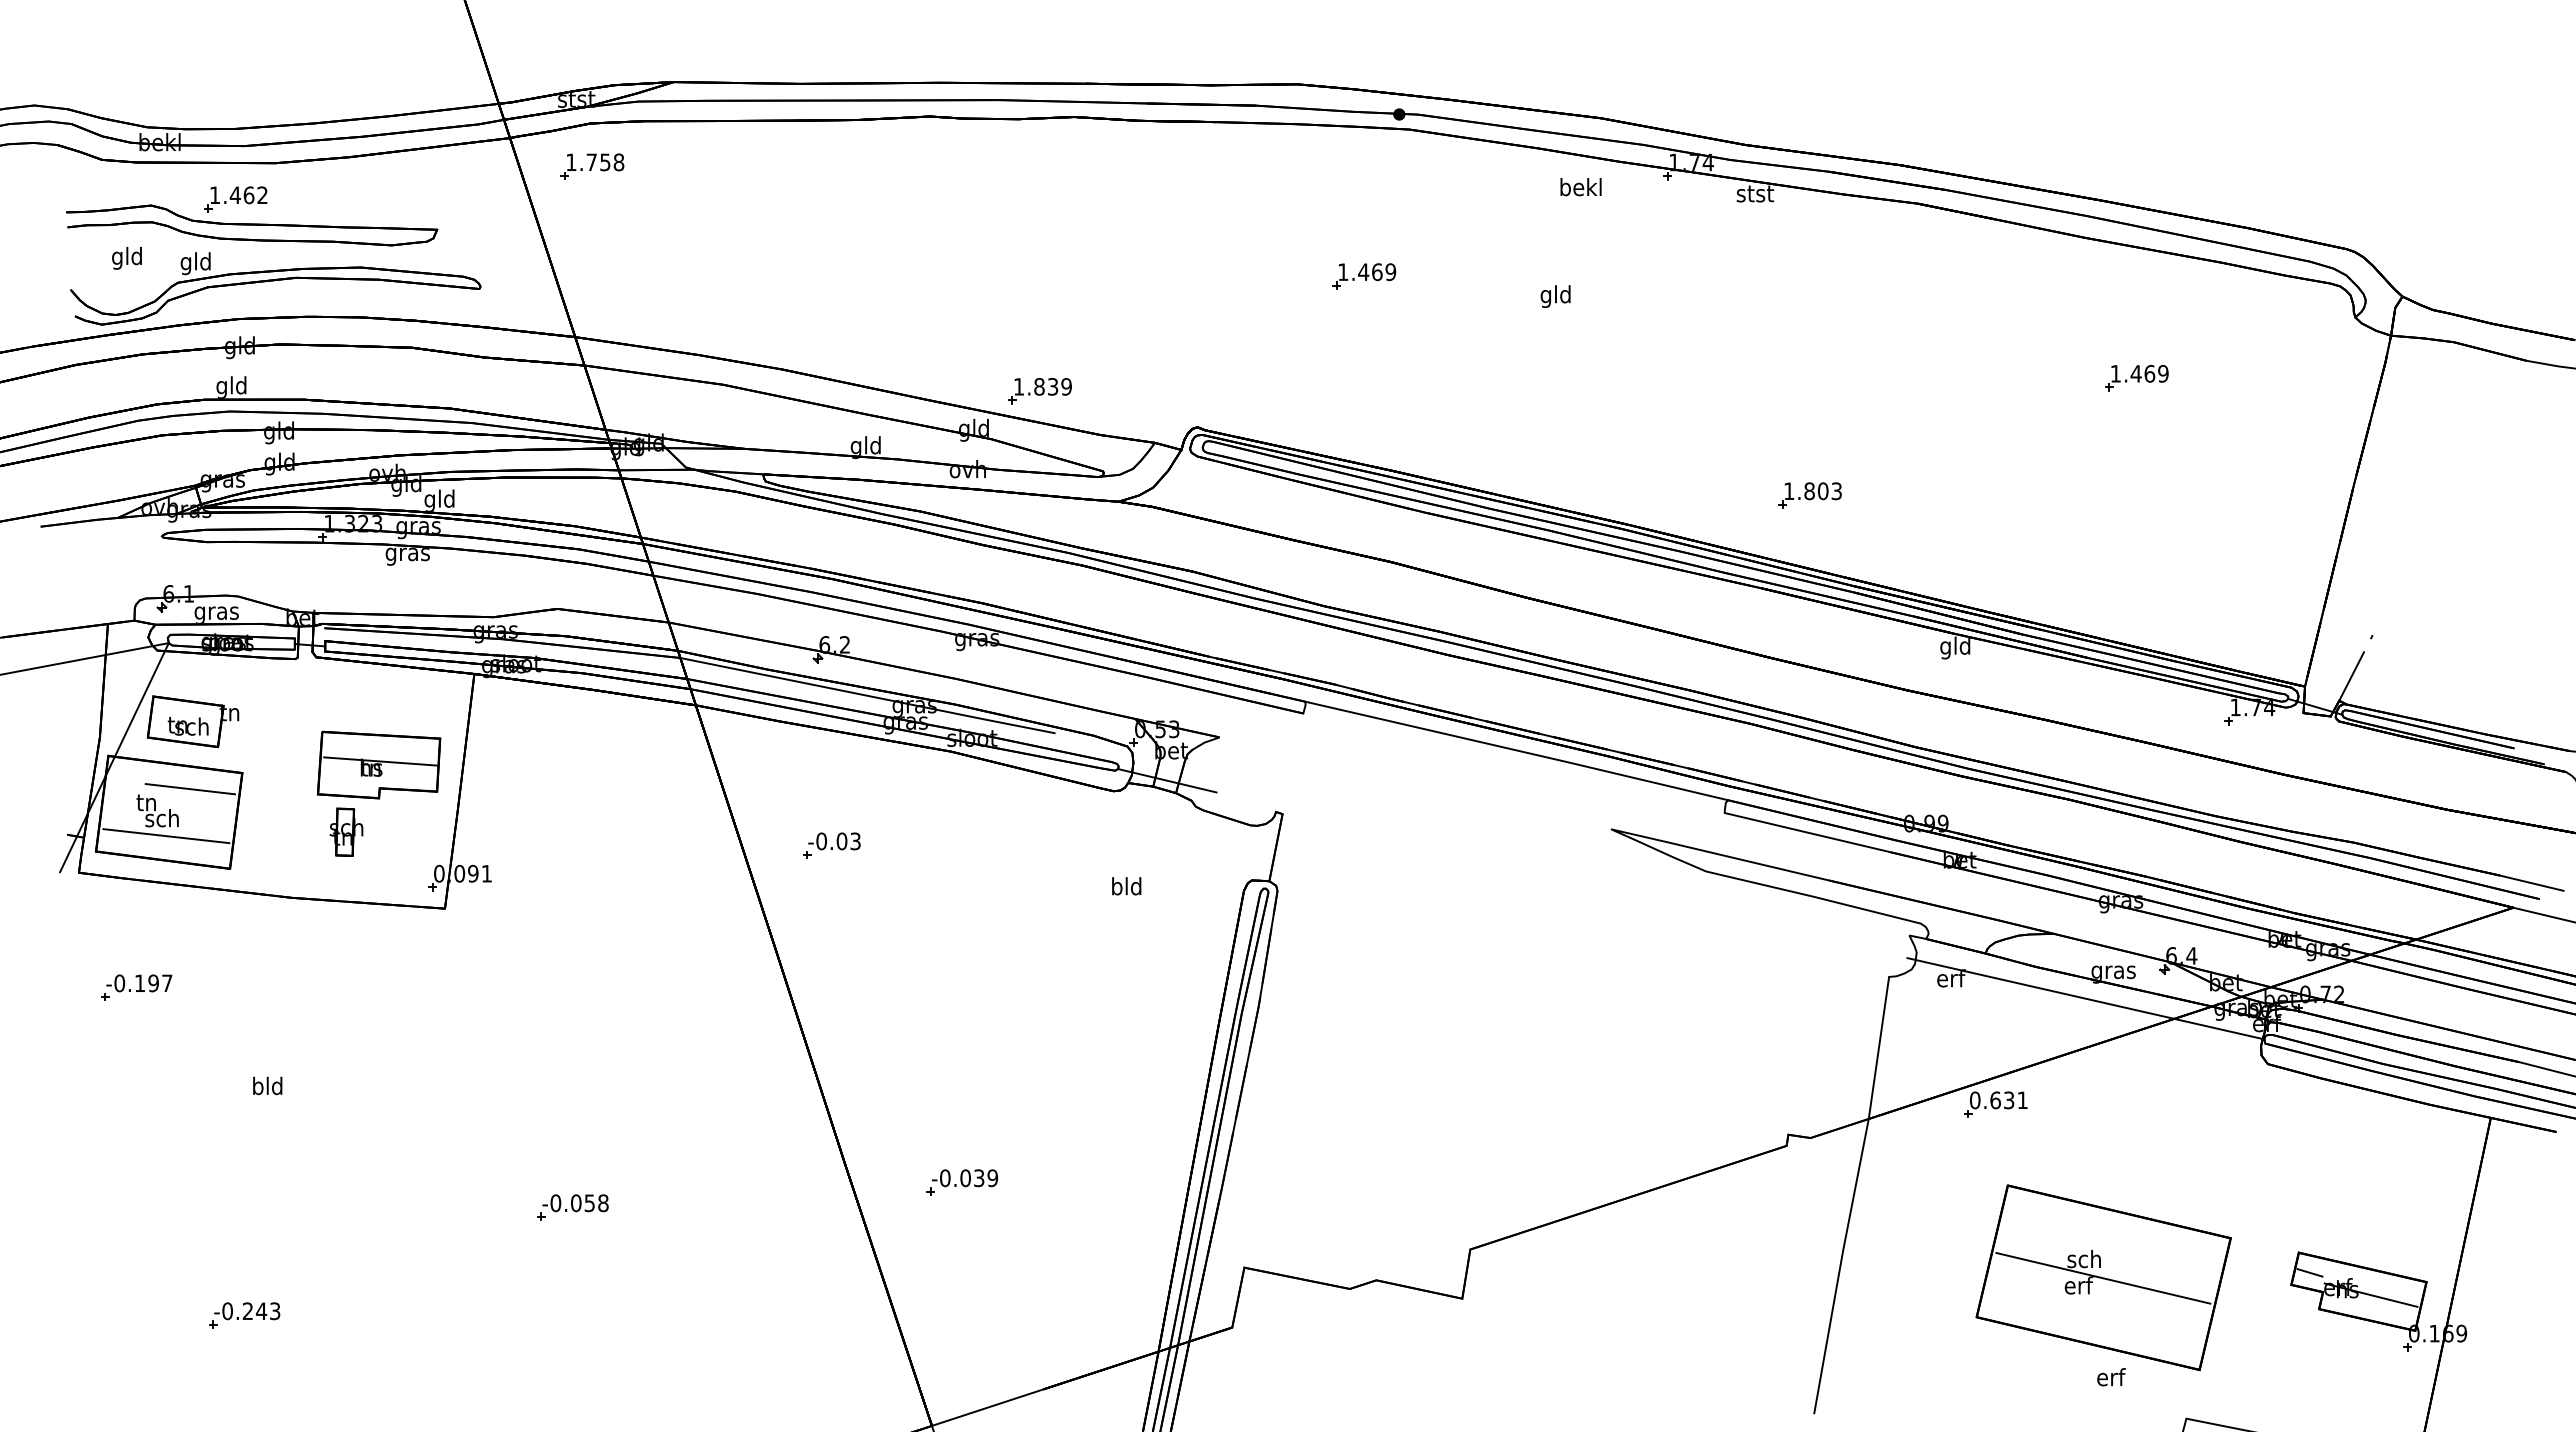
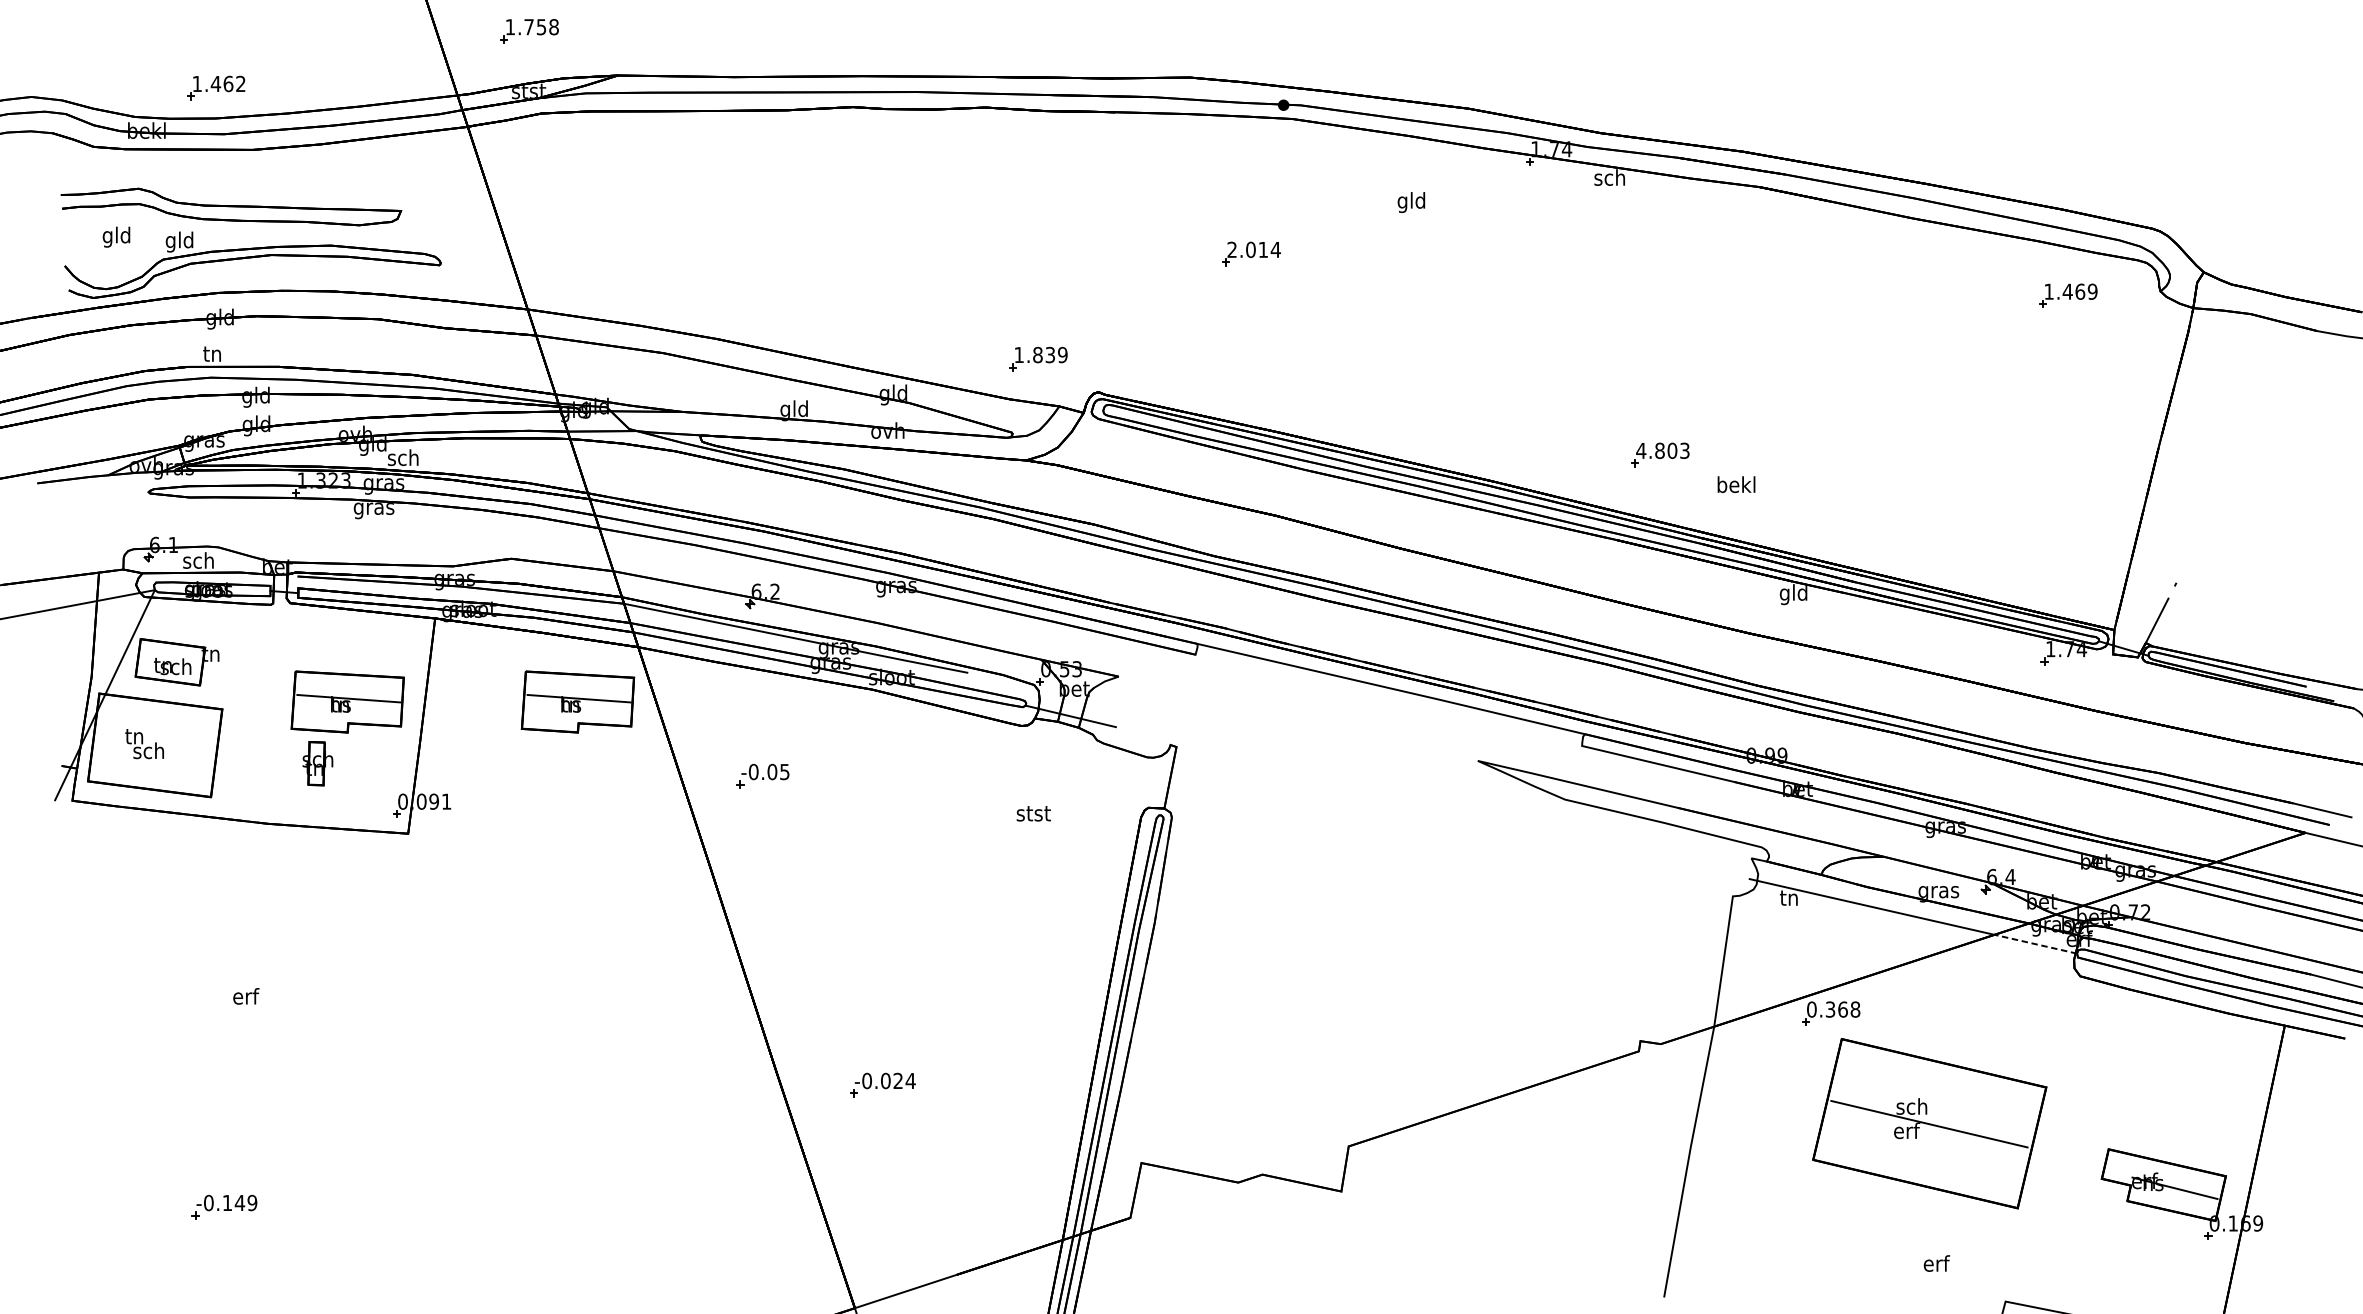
part: (592, 166) -> (529, 30), moved
text: (1580, 187) -> (1736, 485), moved
text: (1755, 193) -> (1610, 177), stst -> sch
part: (235, 199) -> (216, 87), moved
text: (1367, 272) -> (1254, 250), 1.469 -> 2.014
text: (1555, 296) -> (1411, 202), moved
part: (2136, 378) -> (2068, 296), moved
text: (231, 387) -> (212, 355), gld -> tn
part: (1039, 391) -> (1037, 359), moved
text: (1788, 490) -> (1640, 450), 1.803 -> 4.803
text: (439, 500) -> (403, 459), gld -> sch
text: (216, 612) -> (198, 562), gras -> sch
part: (630, 764) -> (578, 701), added
line: (190, 789) -> (174, 724), removed
line: (166, 836) -> (152, 767), removed
text: (855, 840) -> (784, 771), -0.03 -> -0.05
text: (1126, 886) -> (1033, 813), bld -> stst
text: (1951, 978) -> (1790, 897), erf -> tn
part: (136, 987) -> (125, 906), removed
line: (2218, 1029) -> (2035, 944), solid -> dashed
text: (267, 1085) -> (245, 995), bld -> erf
text: (2009, 1100) -> (1843, 1009), 0.631 -> 0.368
text: (986, 1178) -> (904, 1081), -0.039 -> -0.024
part: (572, 1207) -> (525, 1107), removed
line: (2309, 1272) -> (2118, 1167), removed
part: (2103, 1277) -> (1929, 1123), moved
text: (261, 1310) -> (239, 1202), -0.243 -> -0.149

